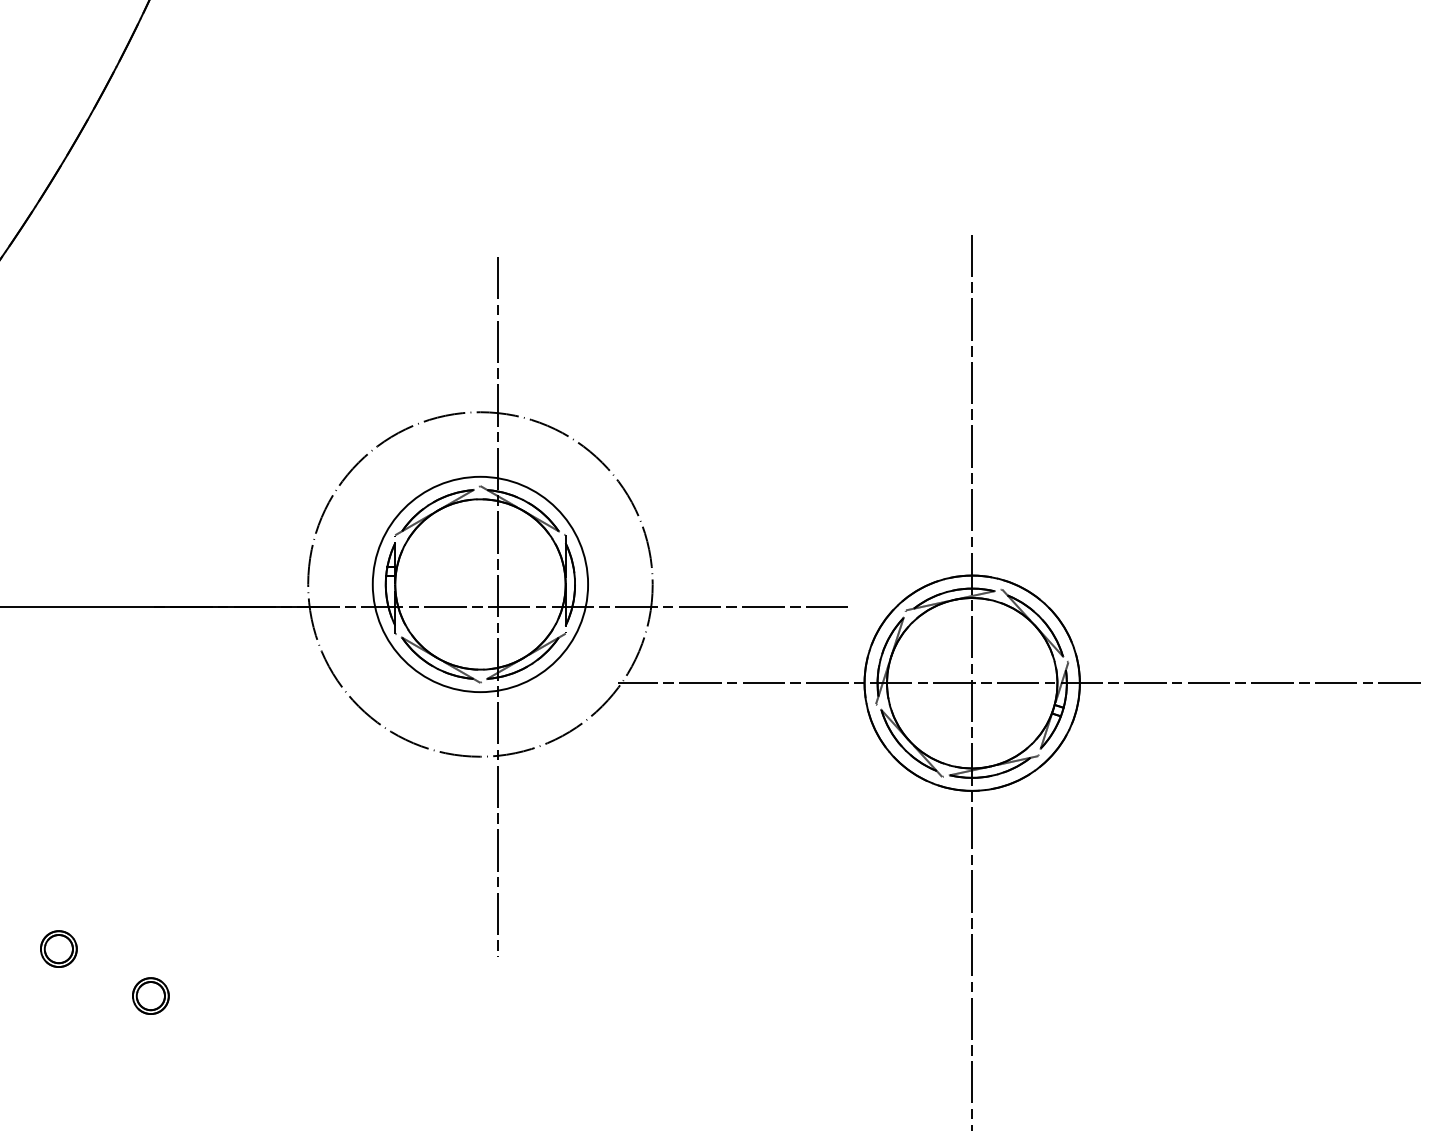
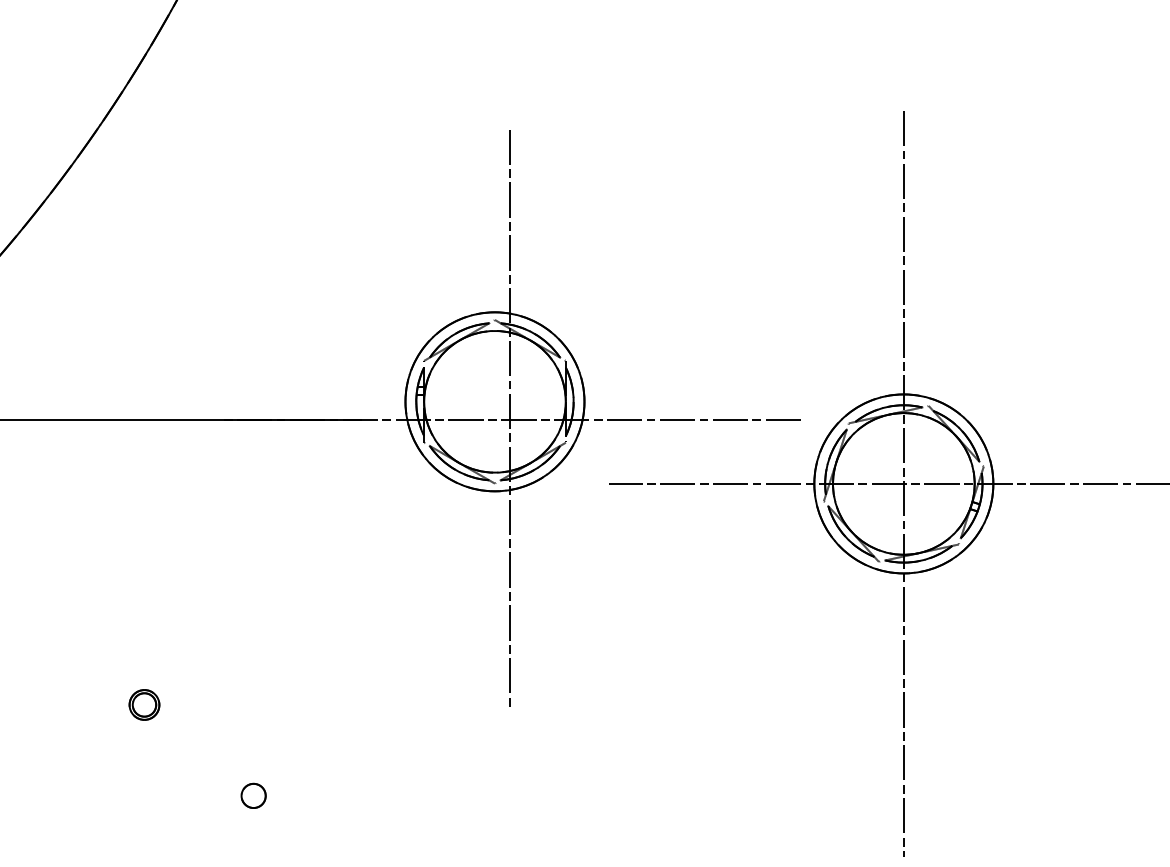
circle: (480, 584) -> (495, 401), size x0.62
part: (150, 995) -> (220, 743), removed
circle: (189, 1058) -> (253, 795), added

